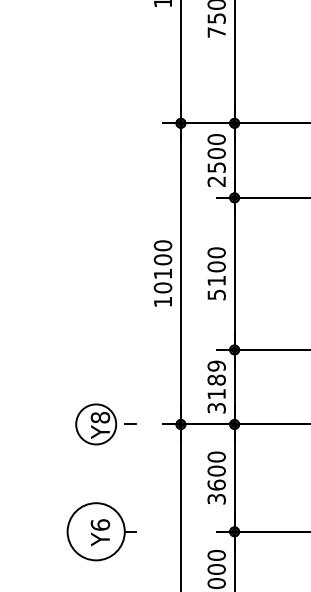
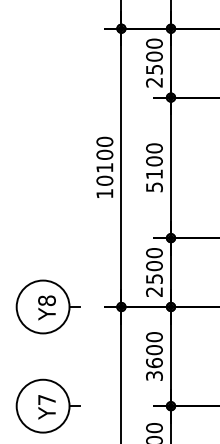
text: (216, 386) -> (154, 271), 3189 -> 2500
circle: (95, 424) -> (42, 307), size x1.43
text: (100, 524) -> (47, 399), Y6 -> Y7

